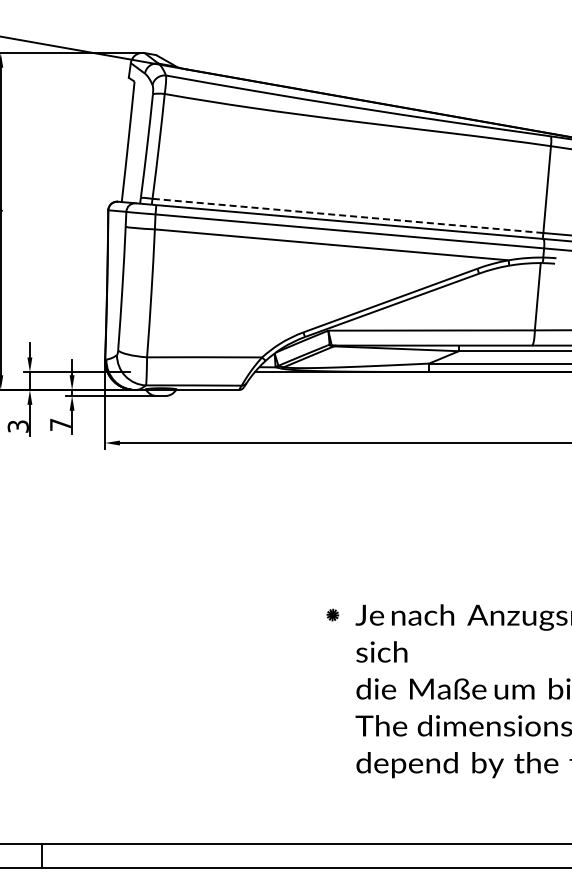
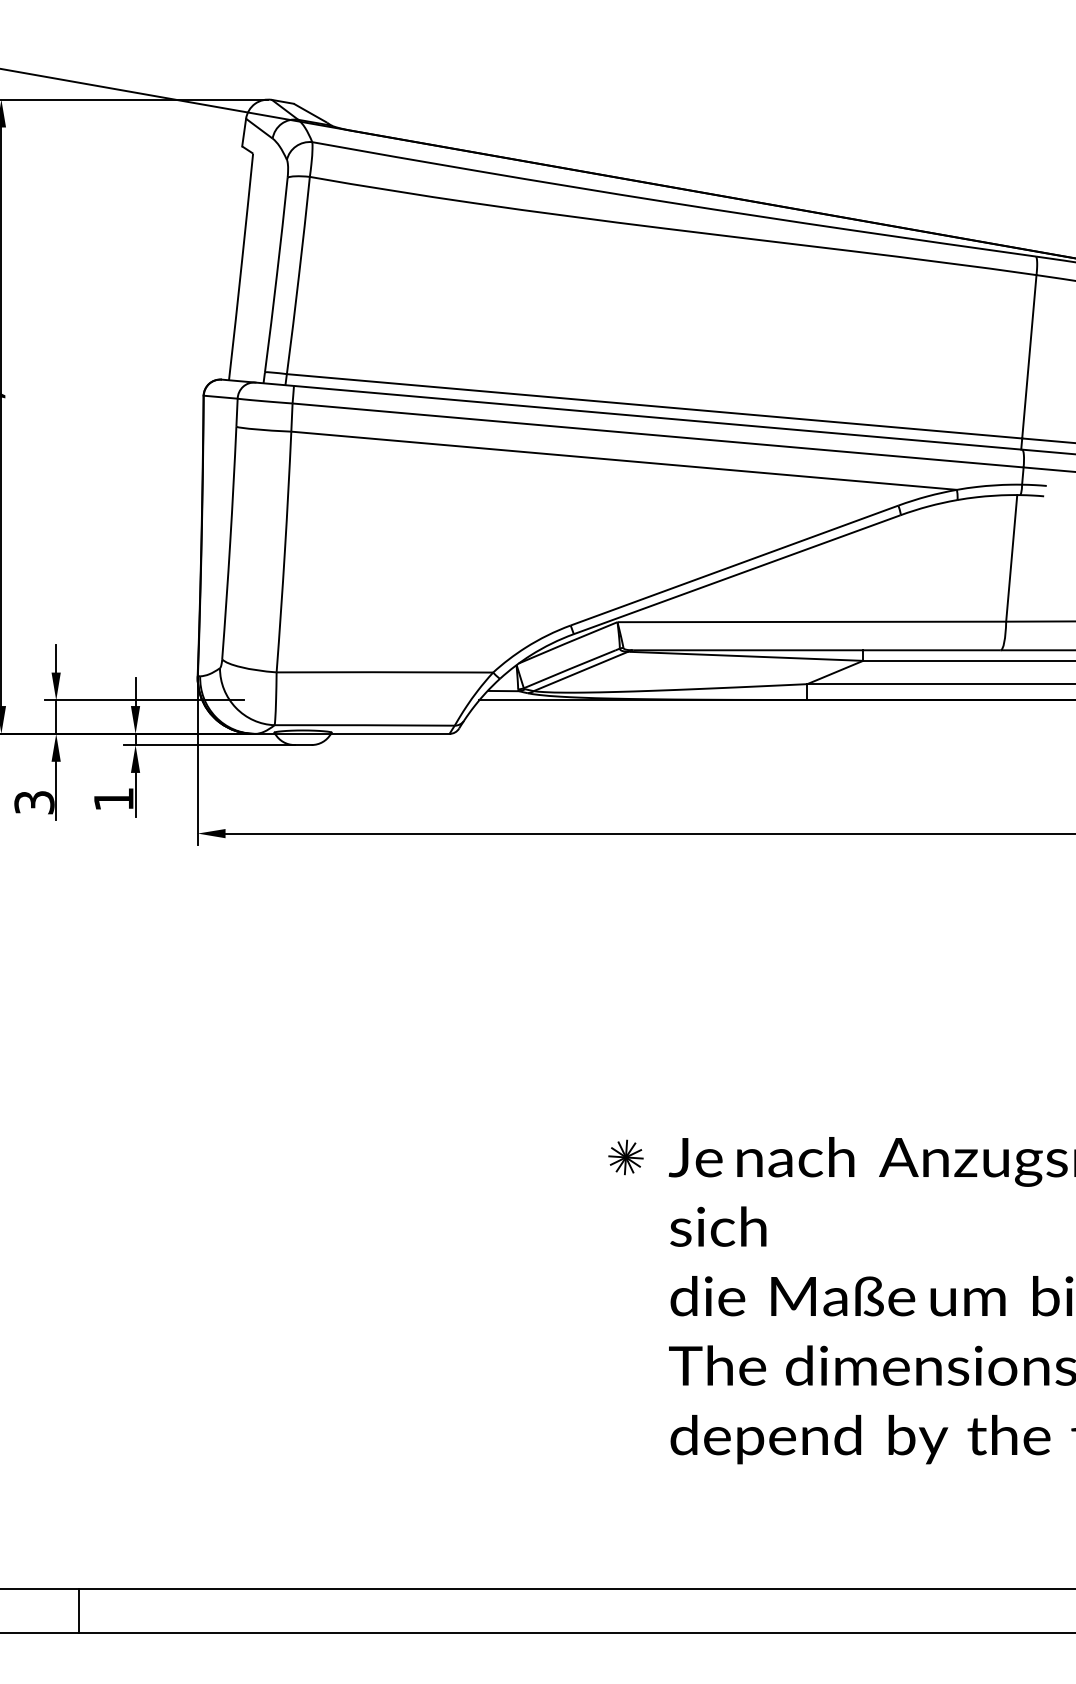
line: (347, 215) -> (653, 405), dashed -> solid
text: (60, 424) -> (113, 798), 7 -> 1
part: (332, 614) -> (625, 1156), size x1.67

